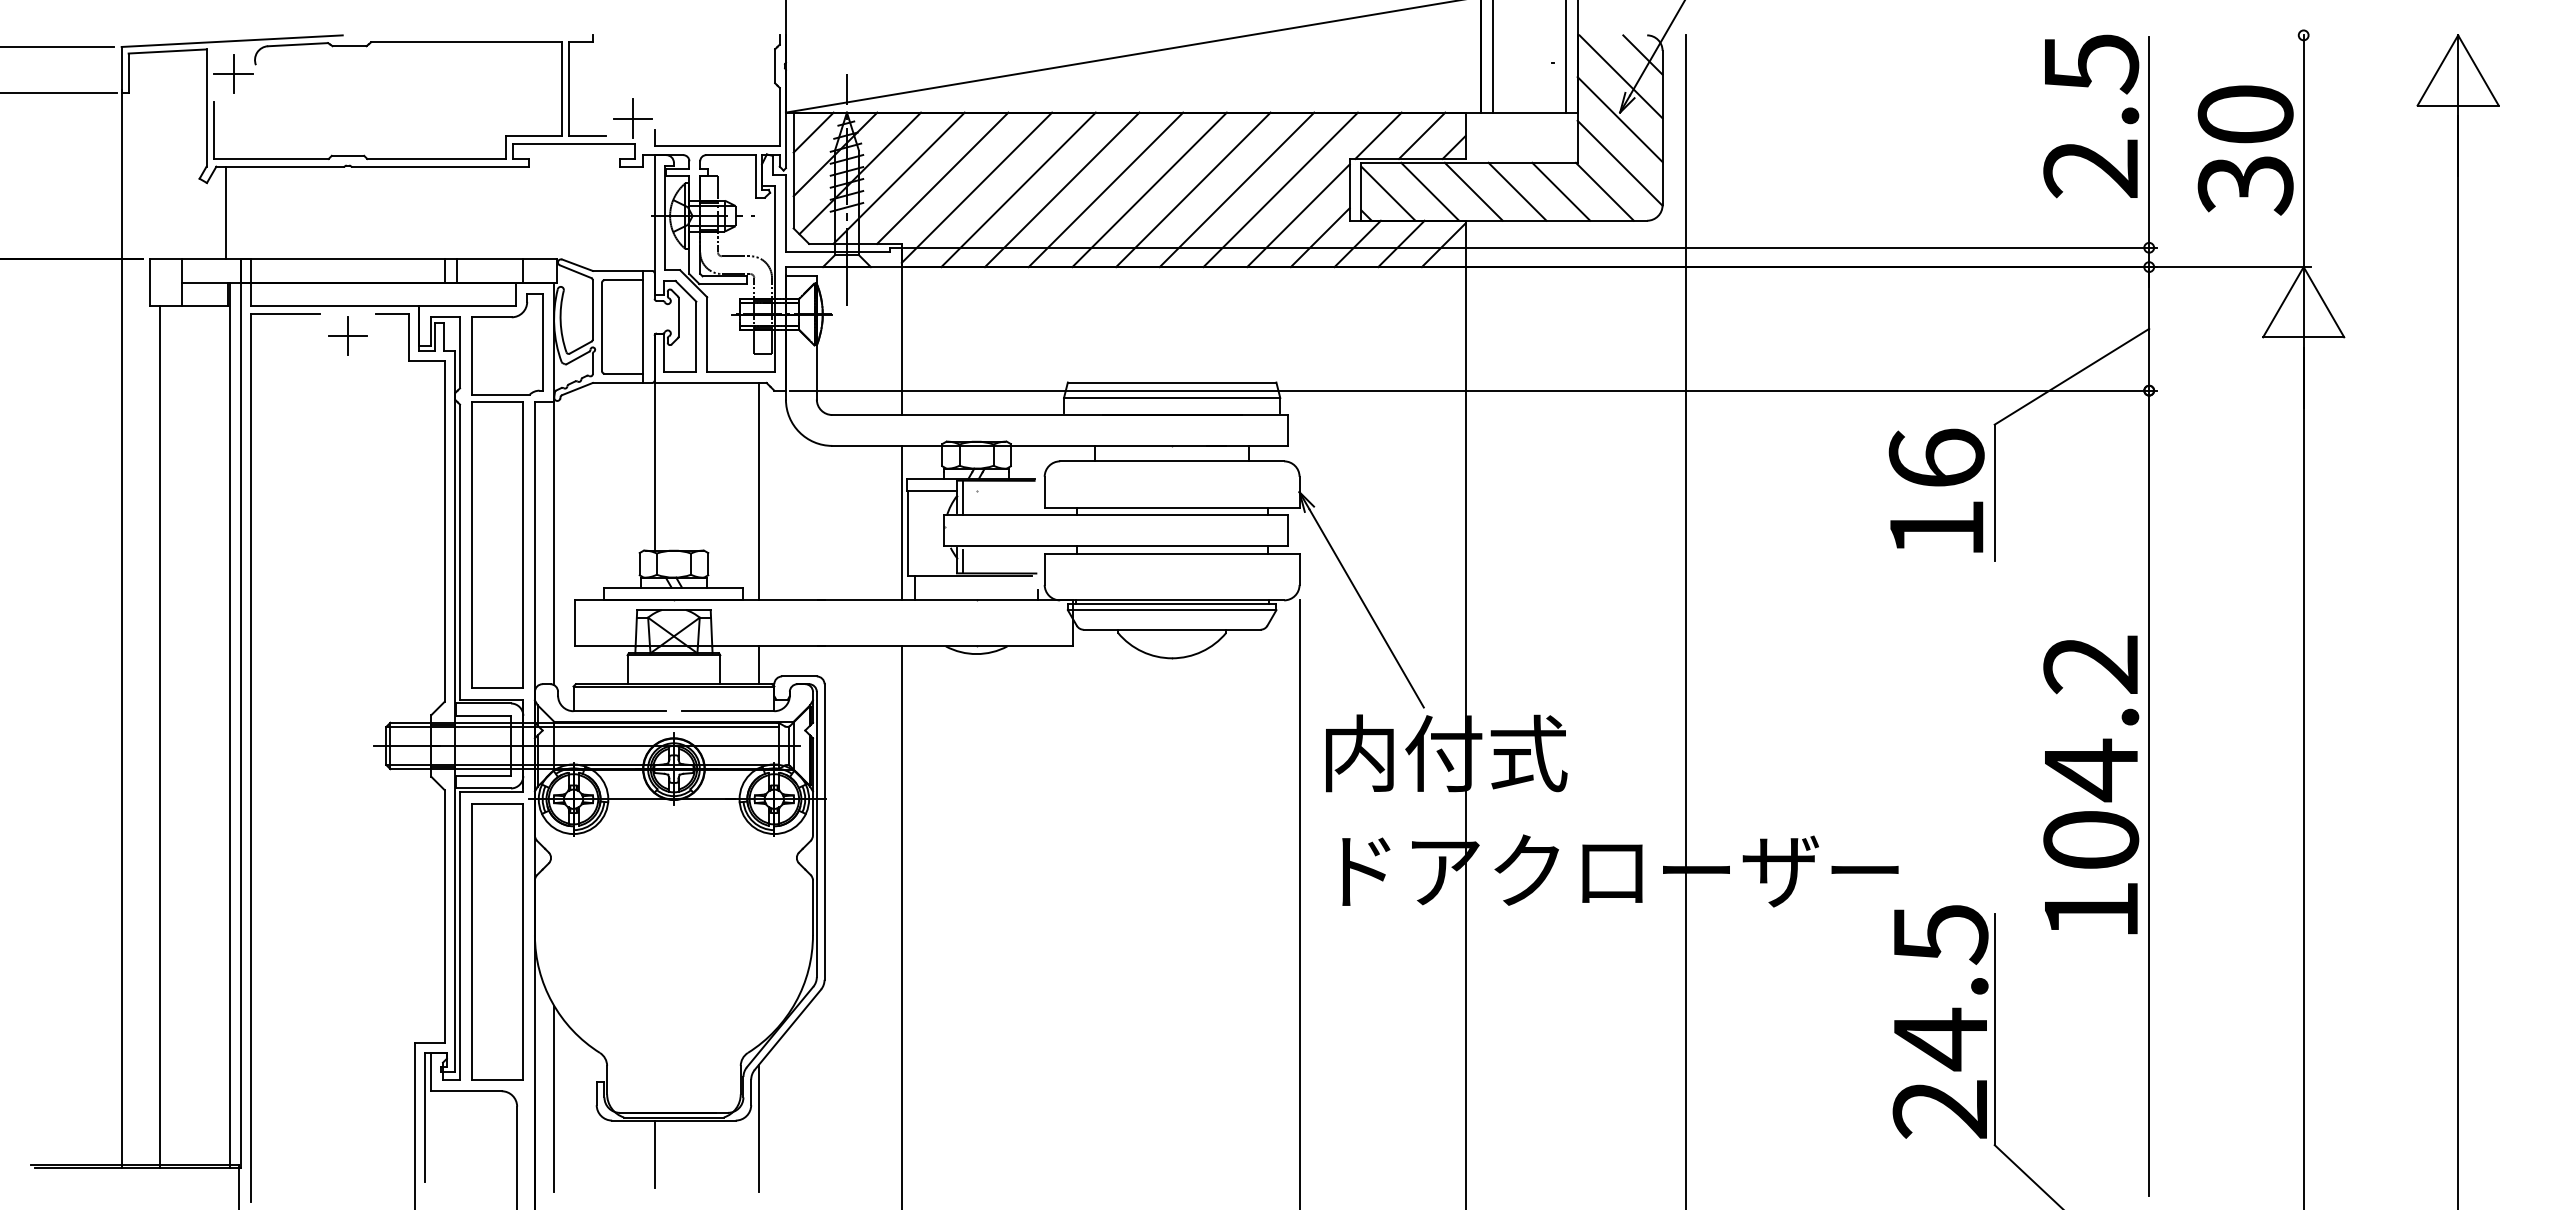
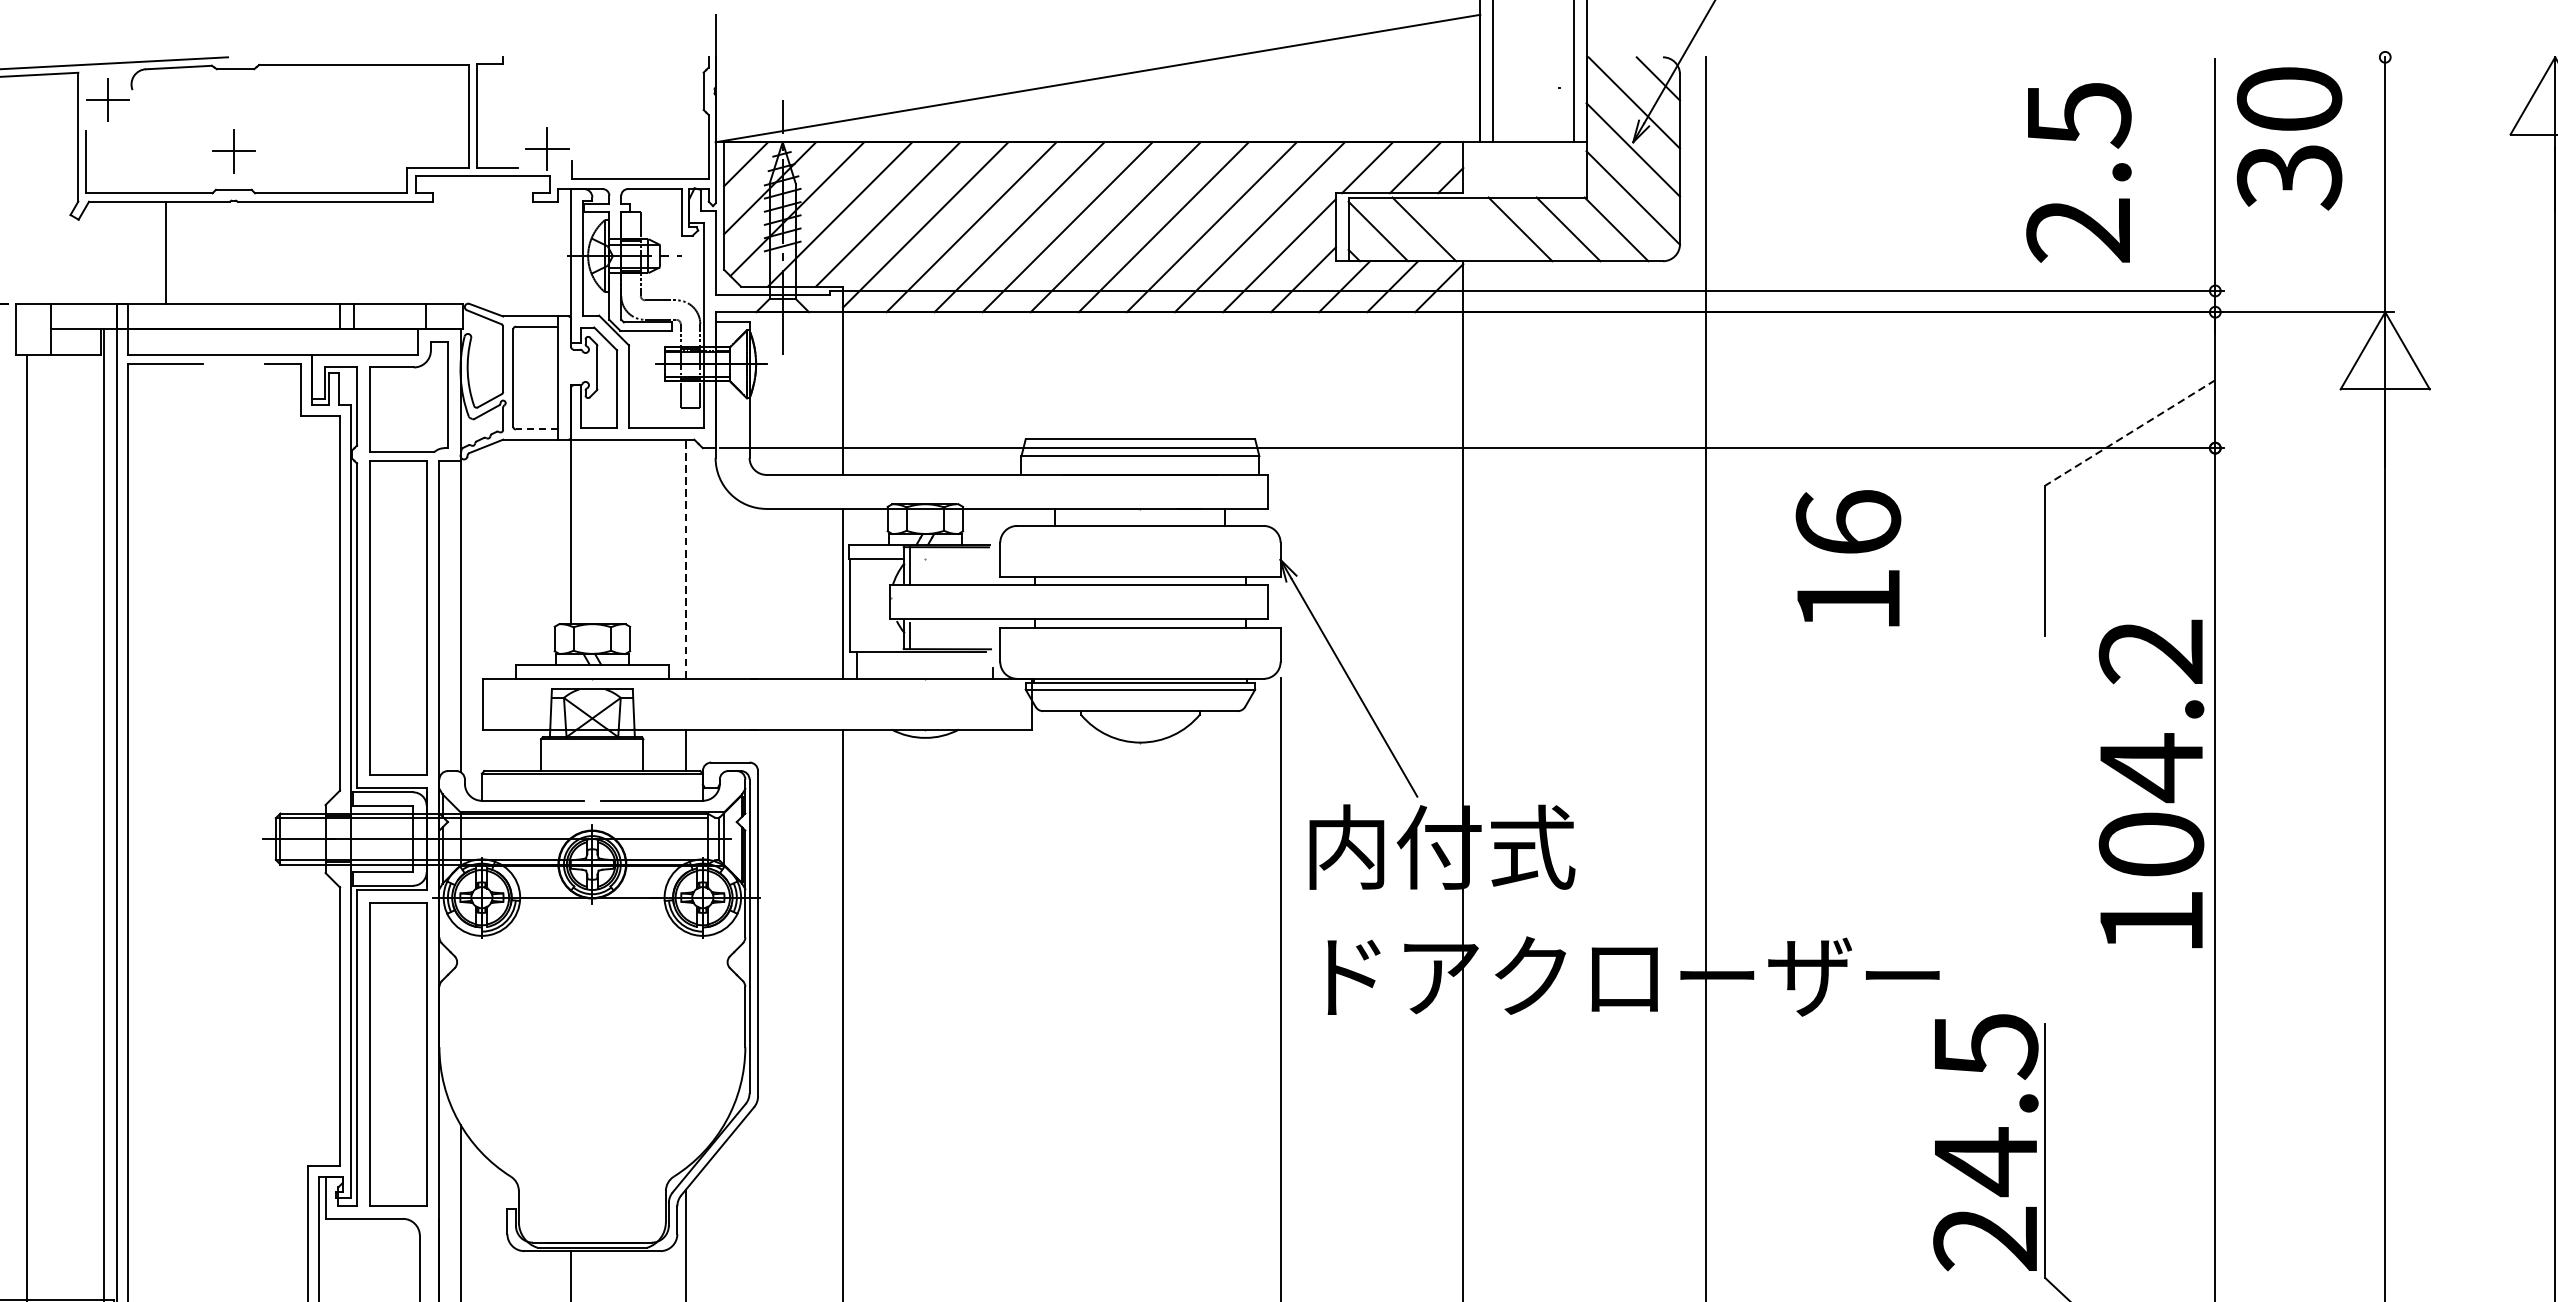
text: (2091, 116) -> (2079, 172), moved
text: (2245, 150) -> (2289, 138), moved
line: (1473, 191) -> (1471, 229), removed
line: (225, 212) -> (165, 252), moved
part: (347, 335) -> (233, 150), moved
line: (623, 373) -> (536, 429), solid -> dashed
line: (2071, 376) -> (2129, 432), solid -> dashed
text: (1936, 490) -> (1848, 557), moved
line: (758, 491) -> (685, 559), solid -> dashed
text: (2091, 784) -> (2151, 783), moved

